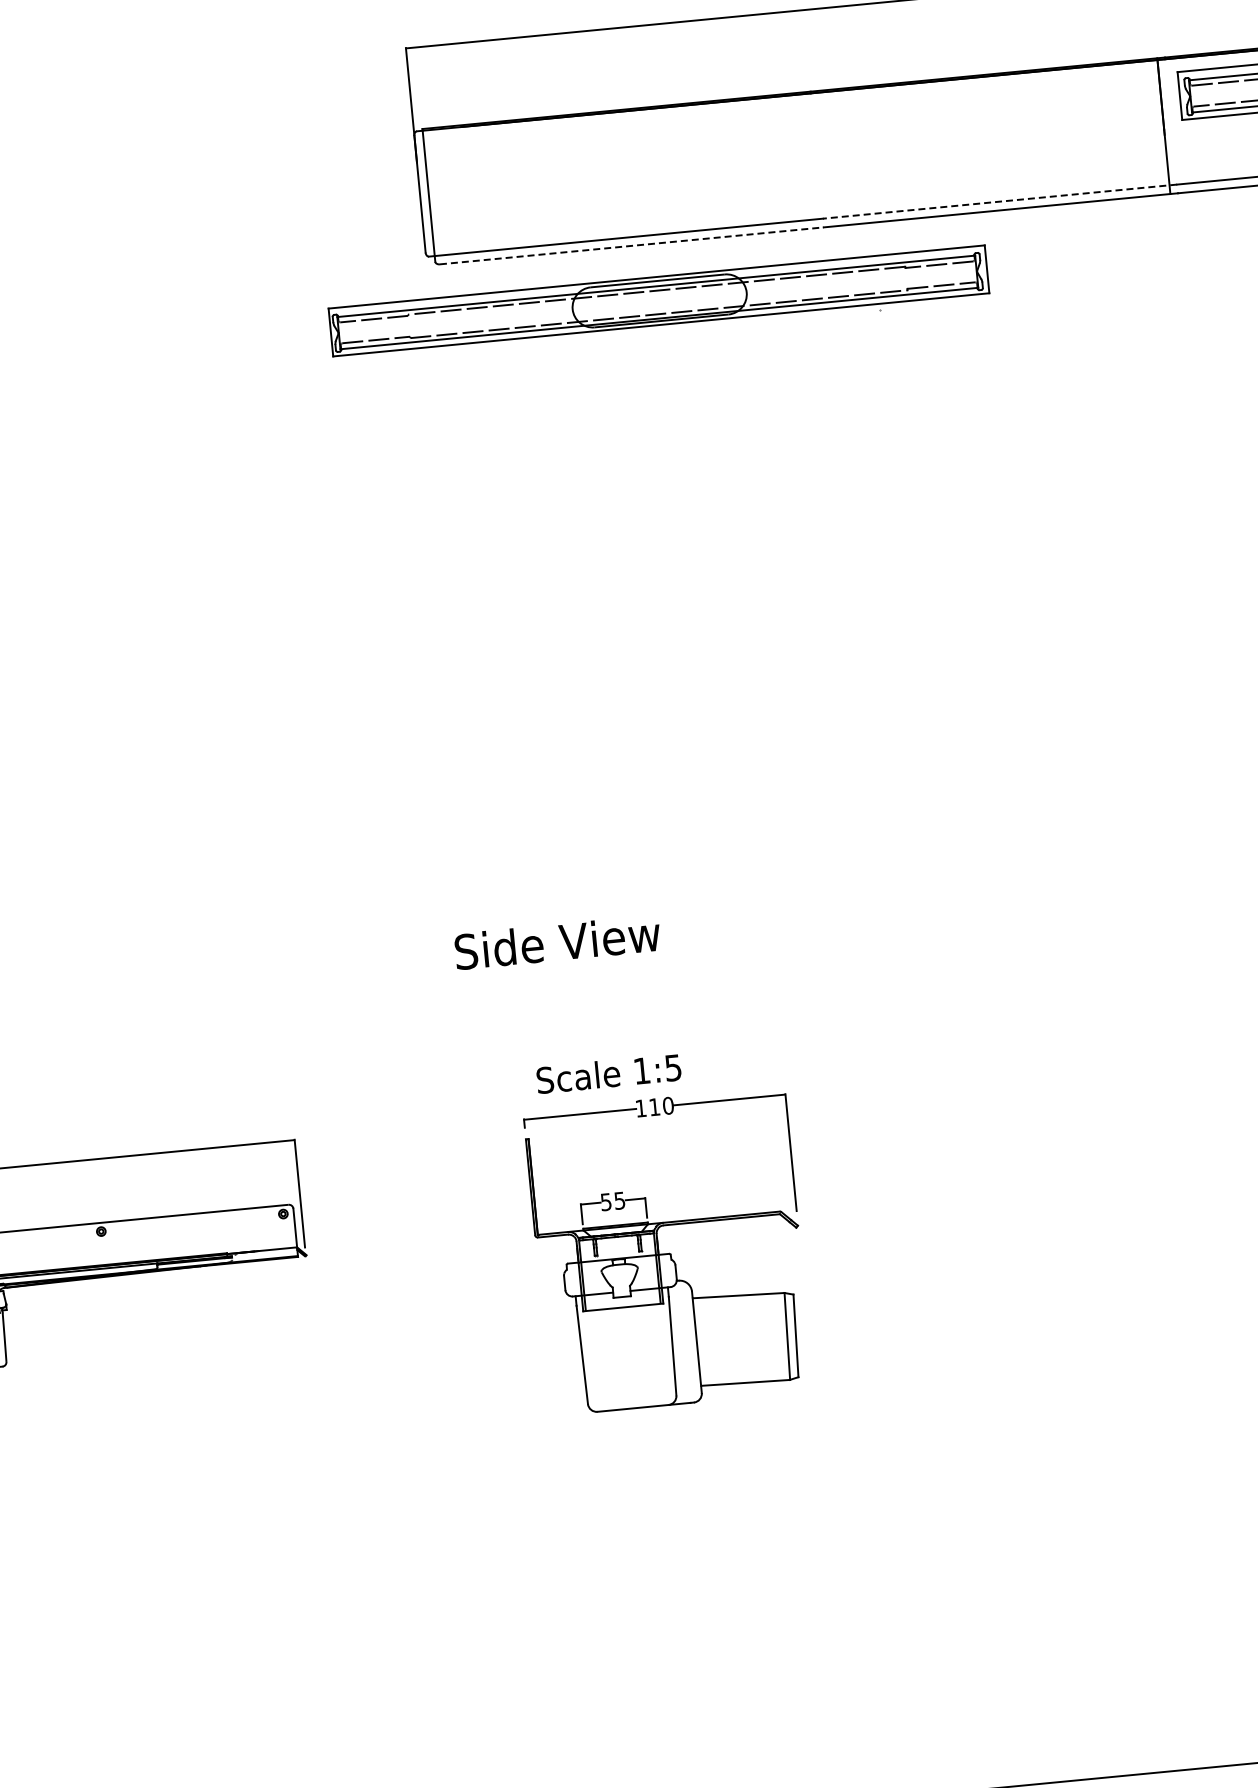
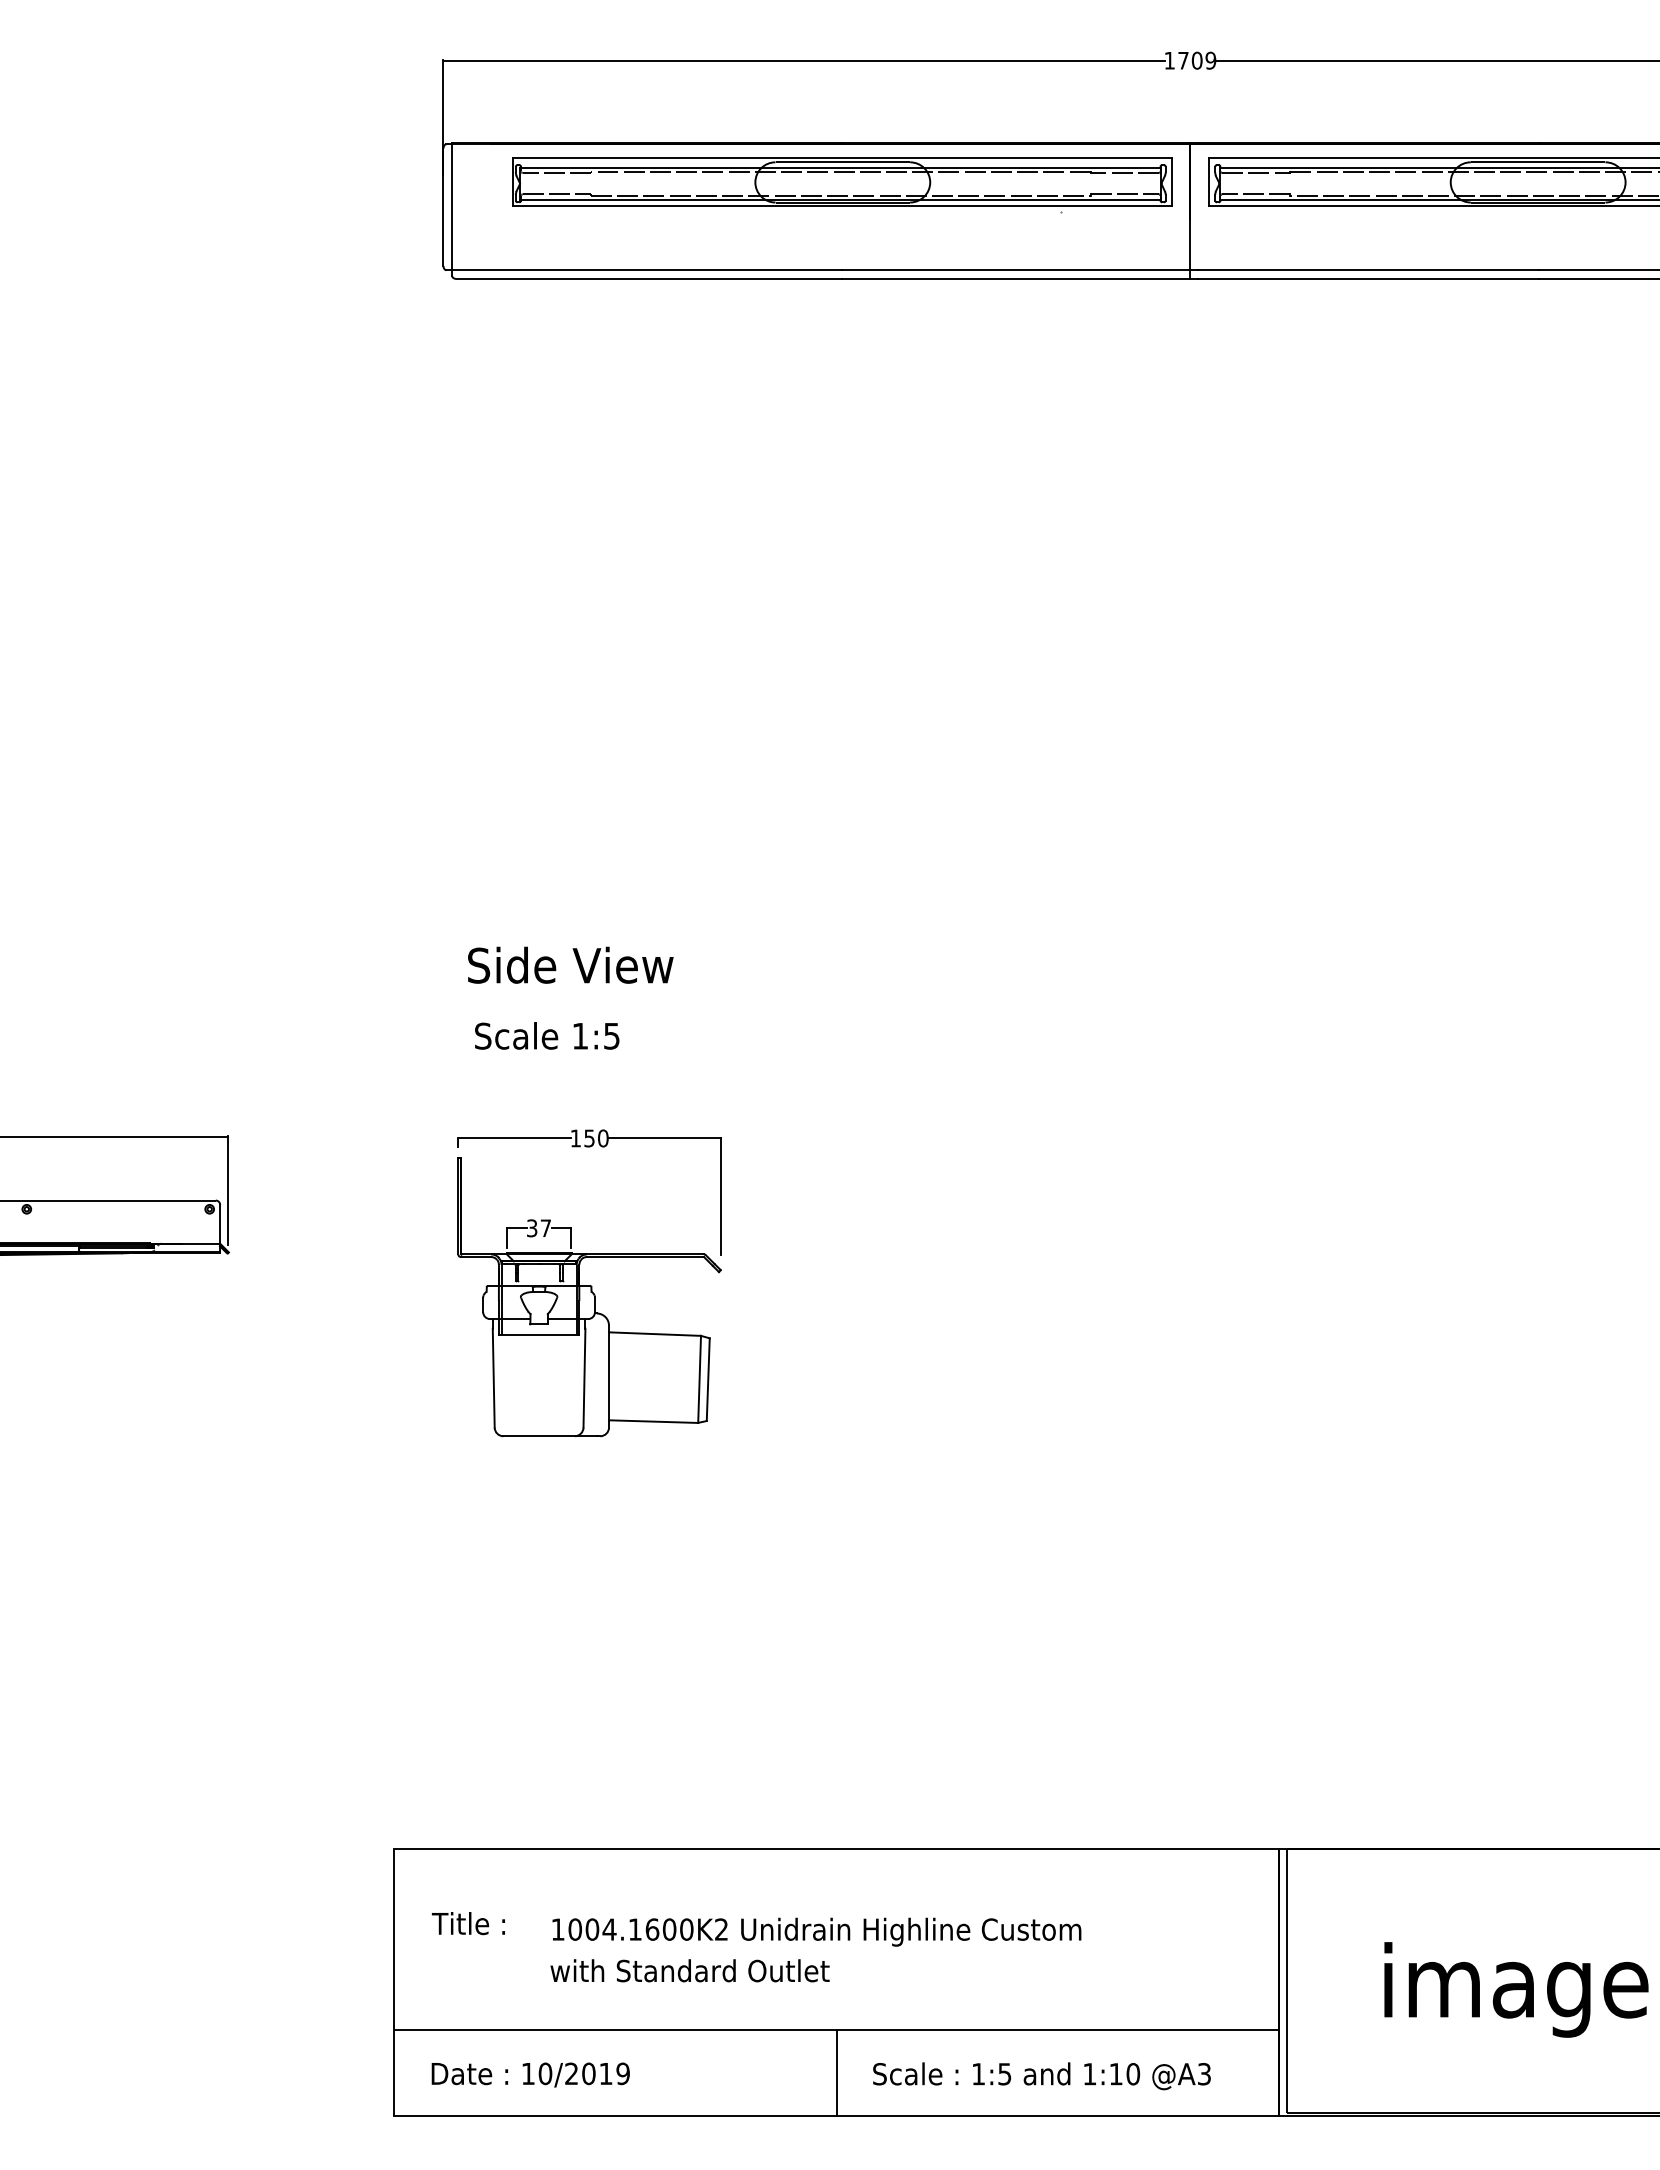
line: (1000, 201) -> (1020, 270), dashed -> solid
line: (631, 245) -> (649, 278), dashed -> solid
part: (659, 304) -> (842, 185), moved
text: (557, 941) -> (570, 964), moved
text: (609, 1073) -> (547, 1035), moved
text: (654, 1107) -> (589, 1138), 110 -> 150
text: (612, 1201) -> (538, 1228), 55 -> 37

